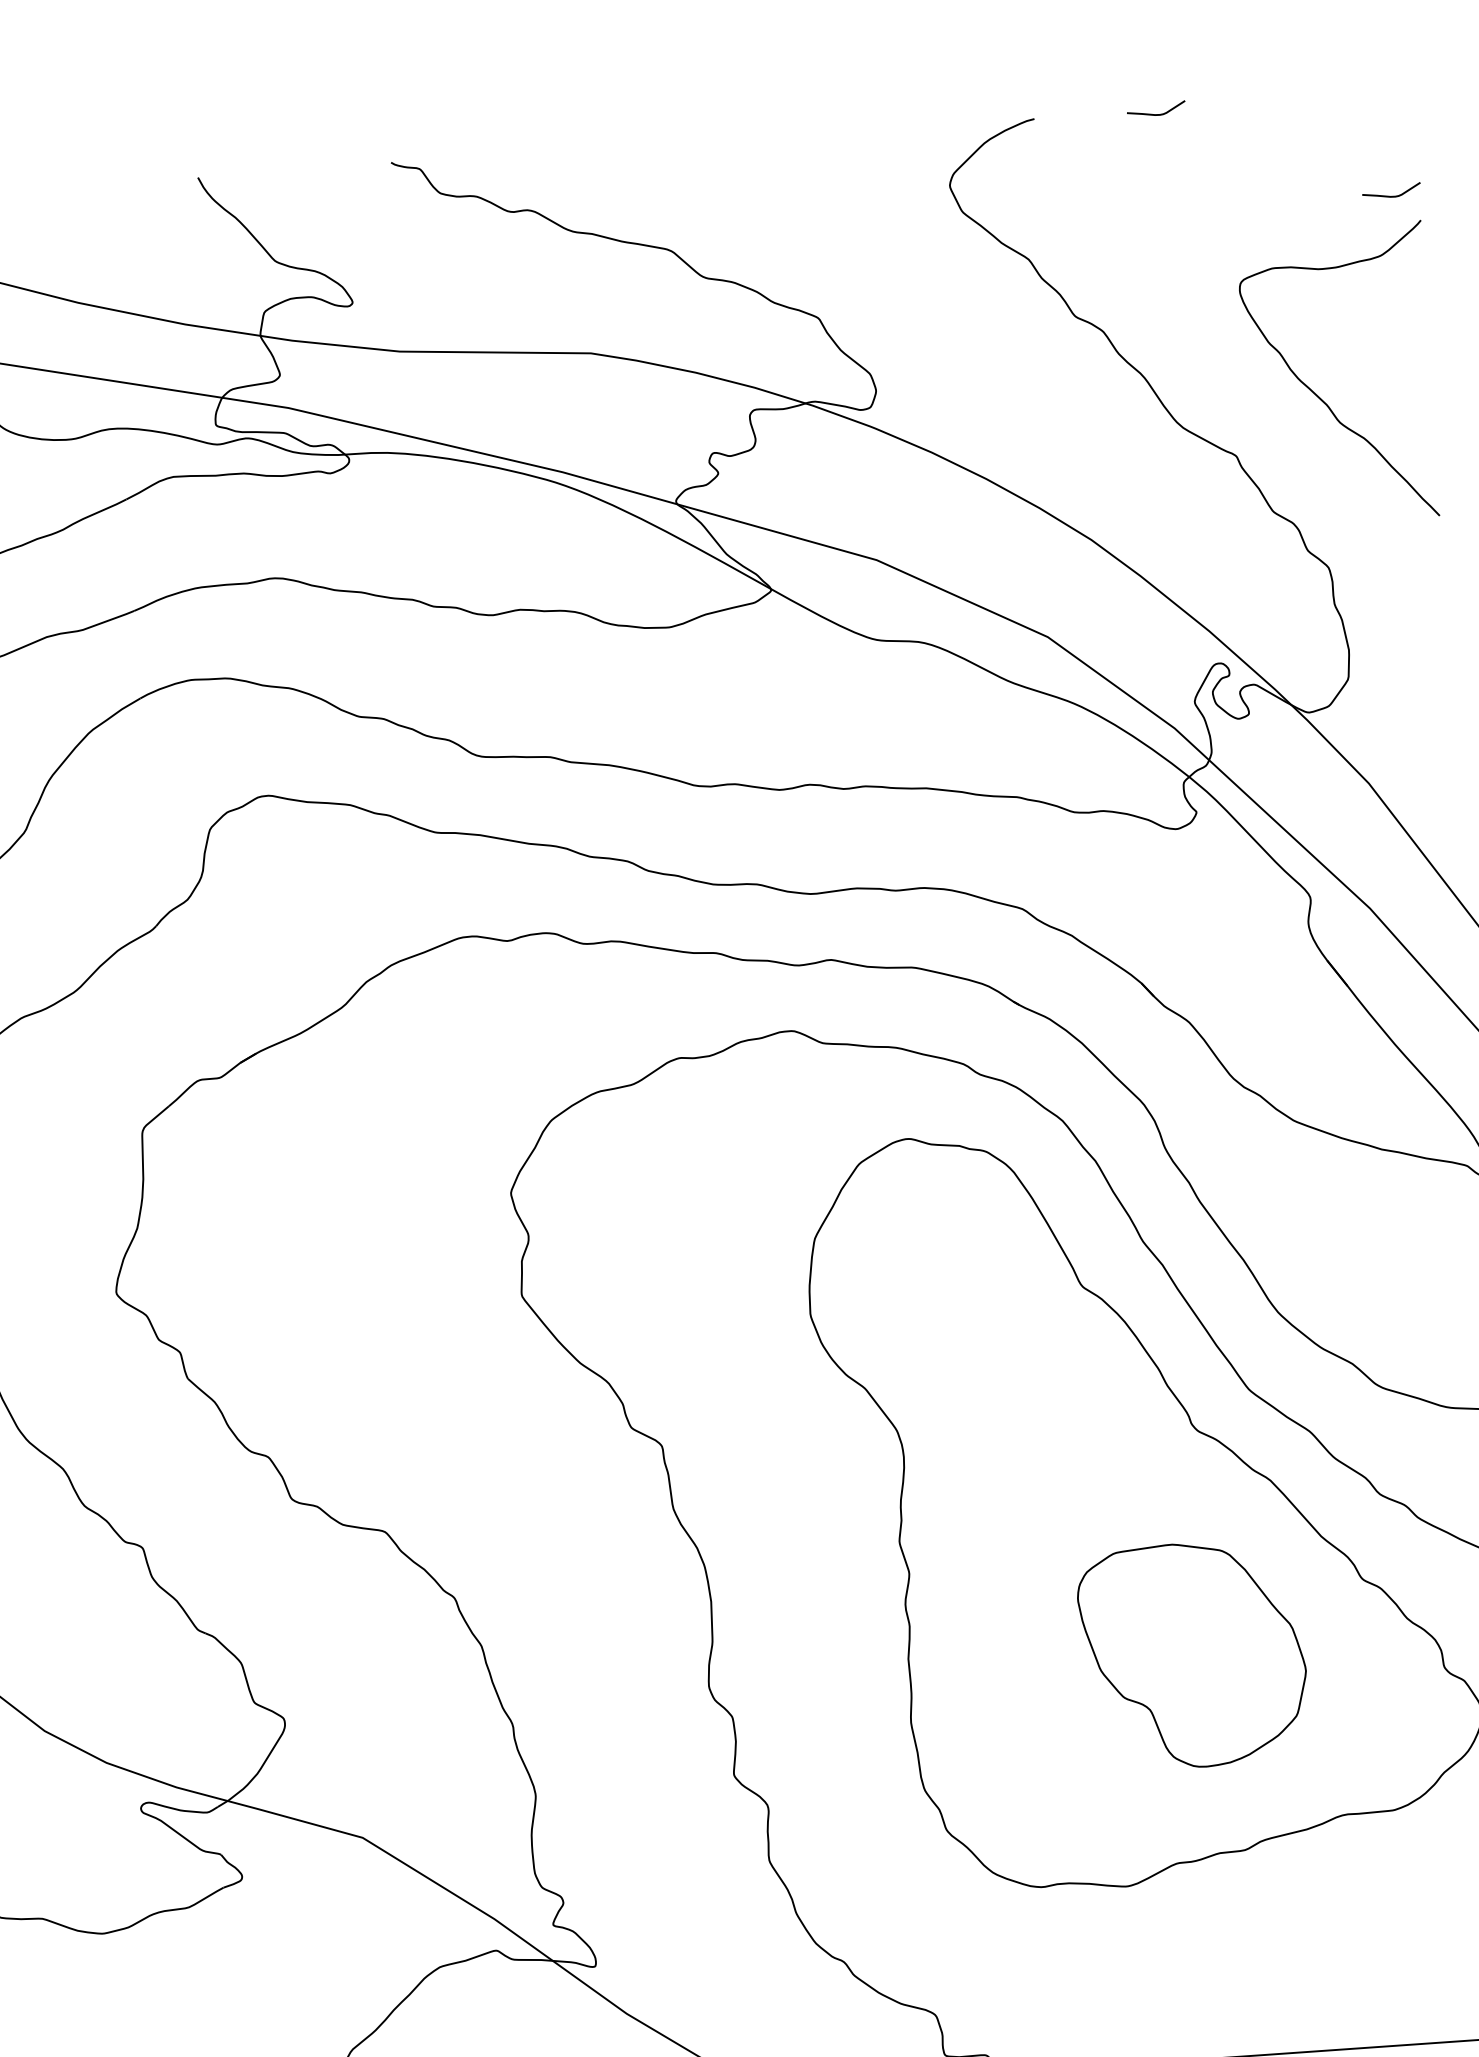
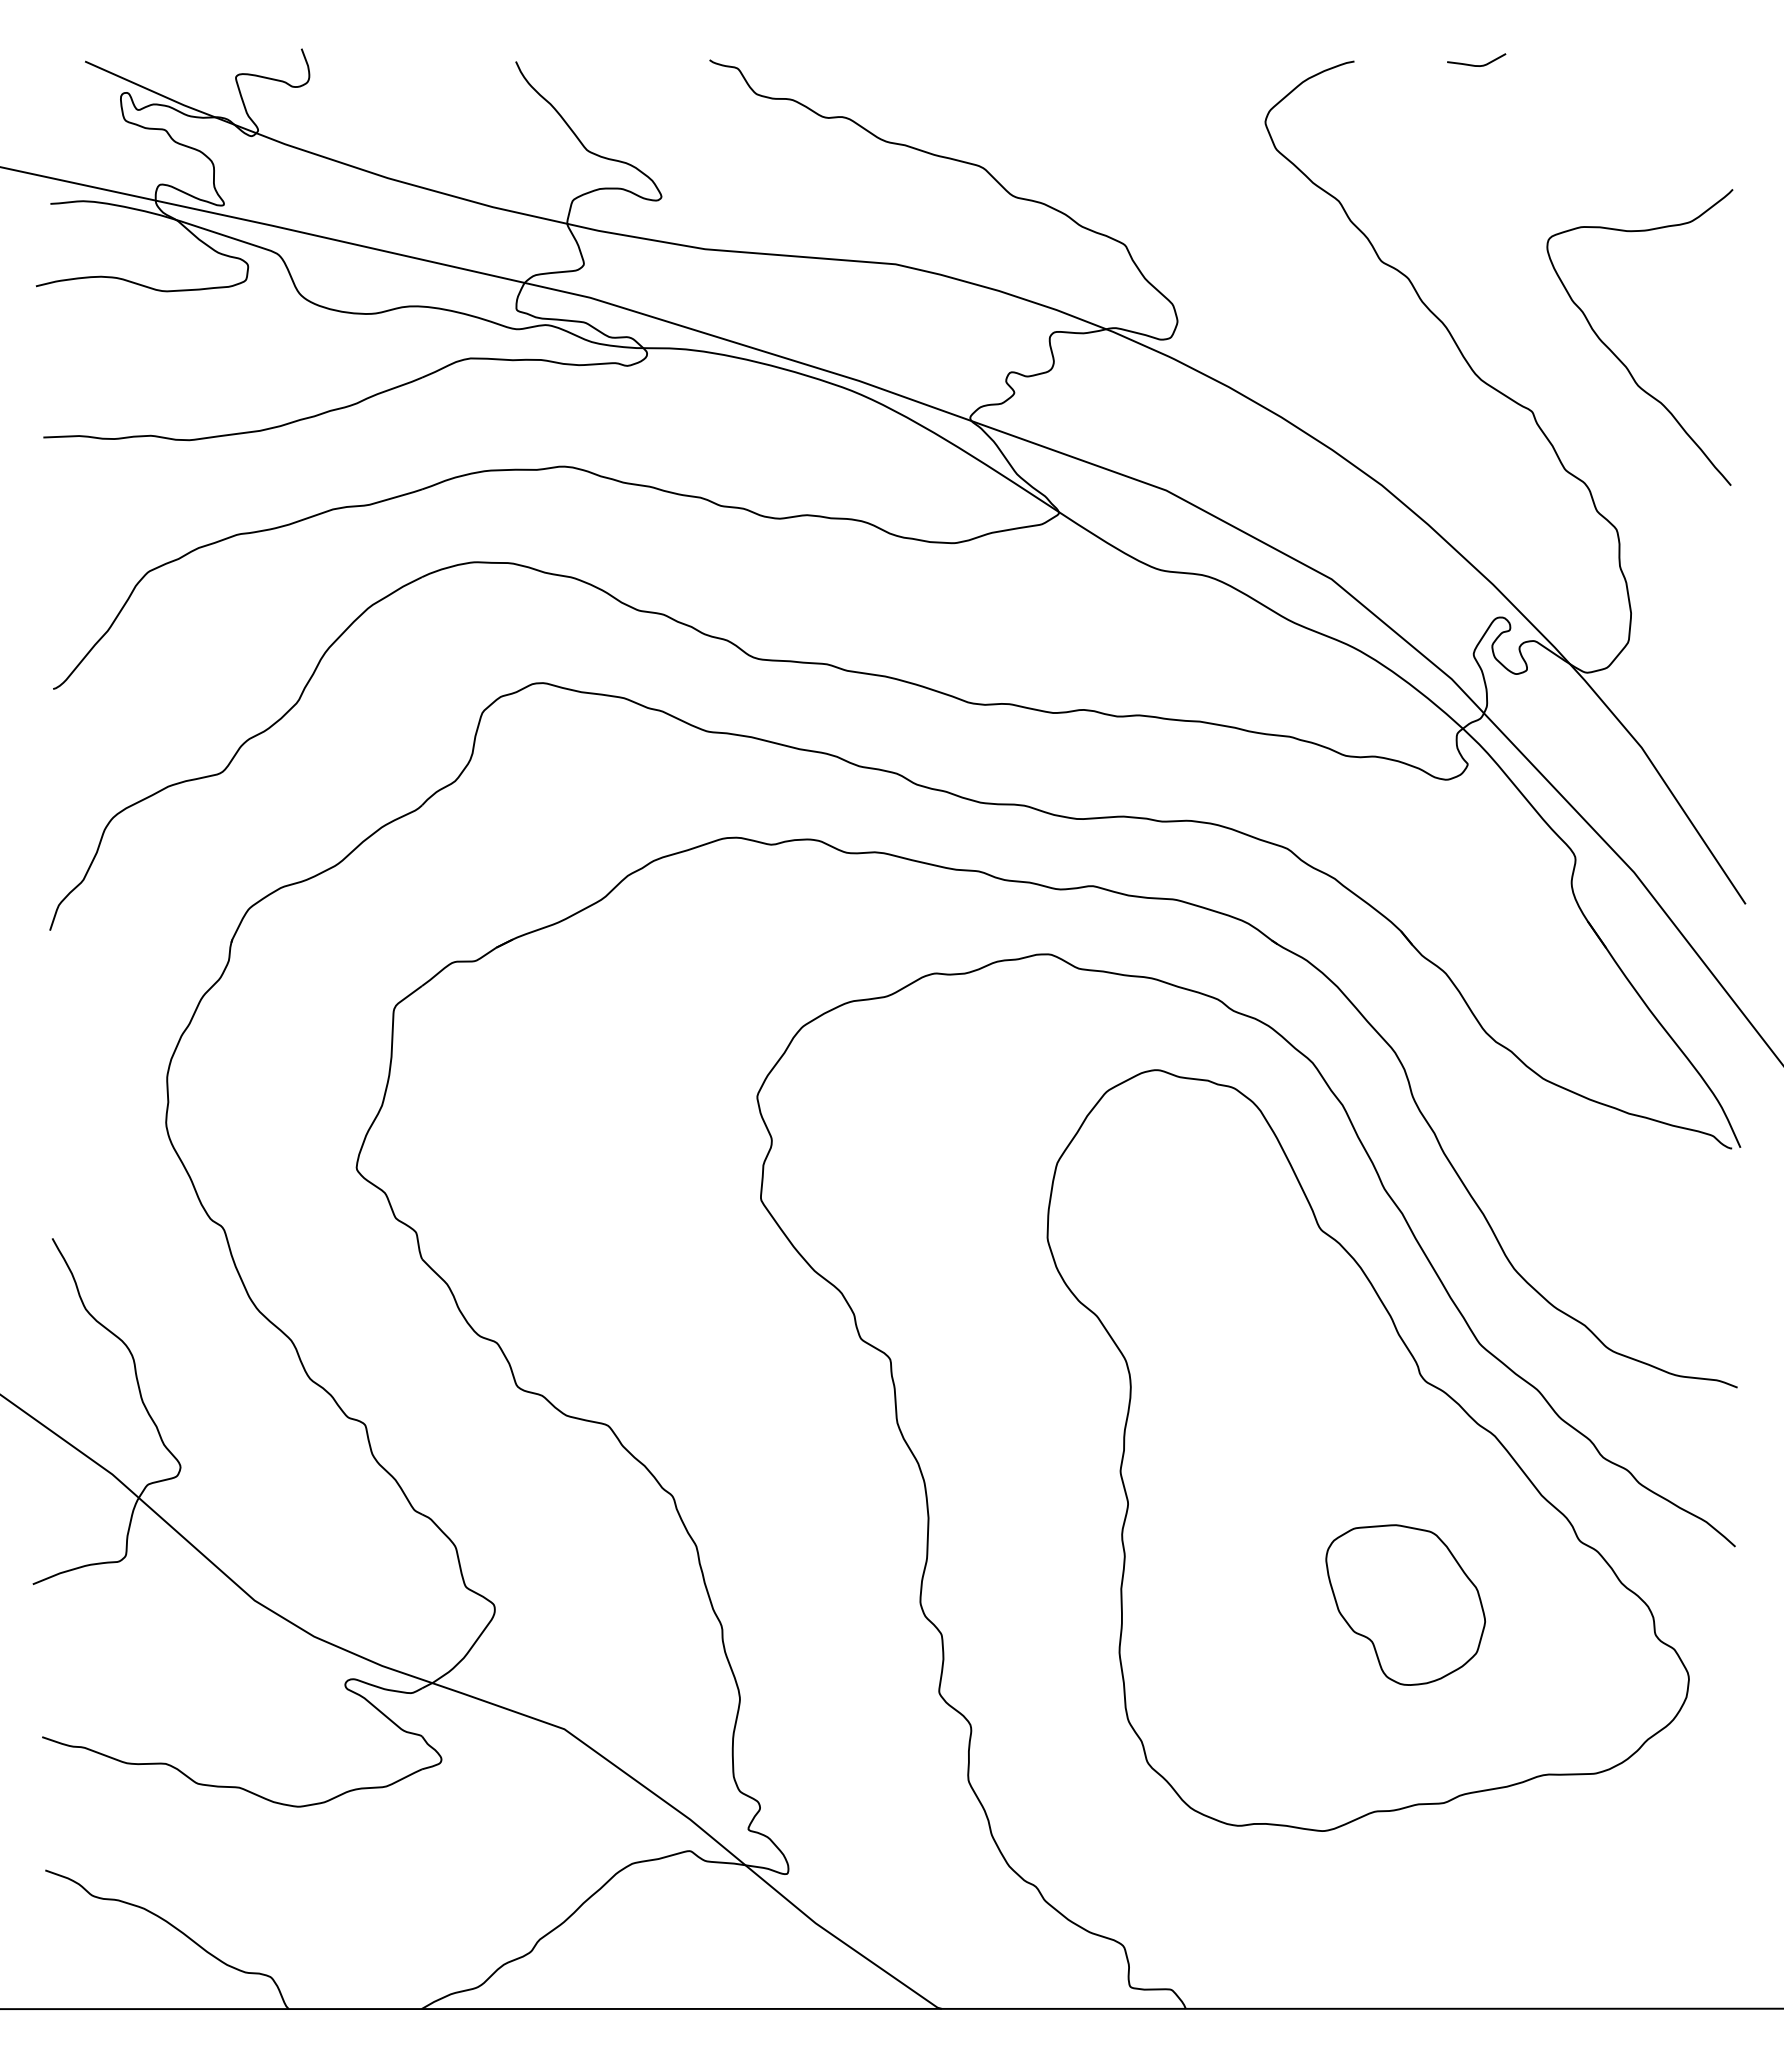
curve: (1388, 195) -> (1702, 162), removed
part: (1193, 1654) -> (1405, 1604), size x0.71

